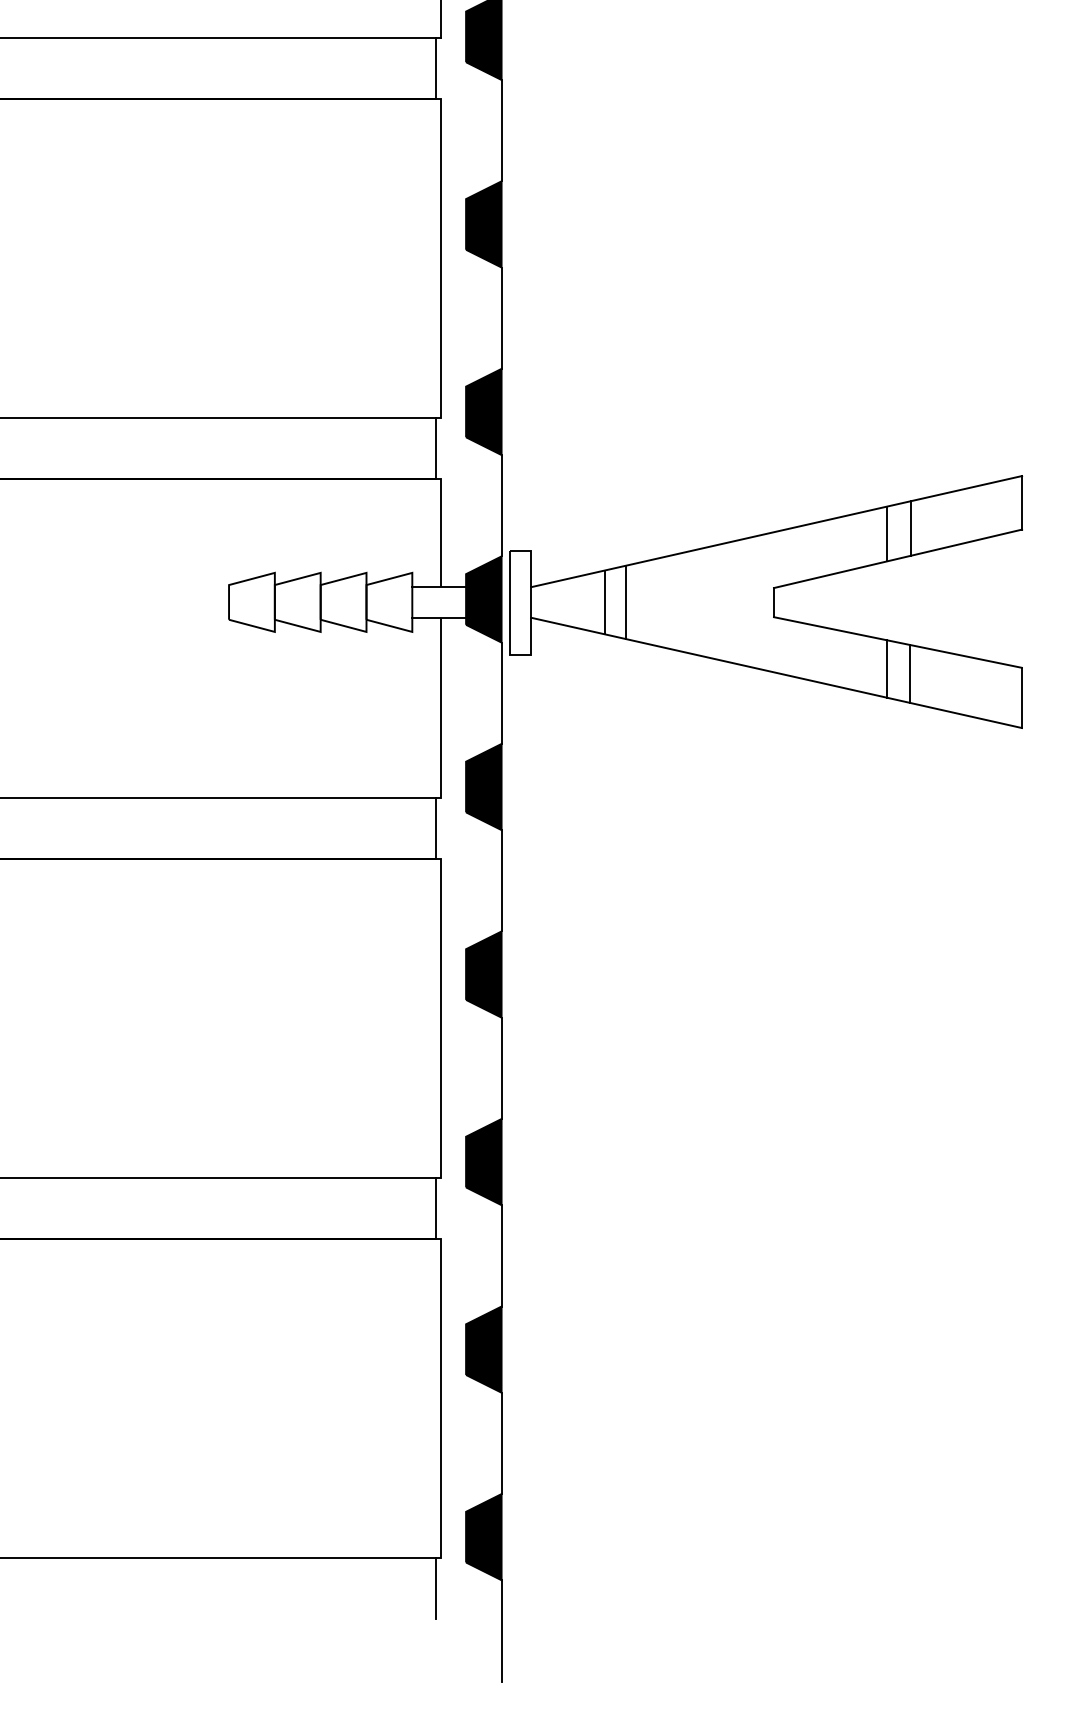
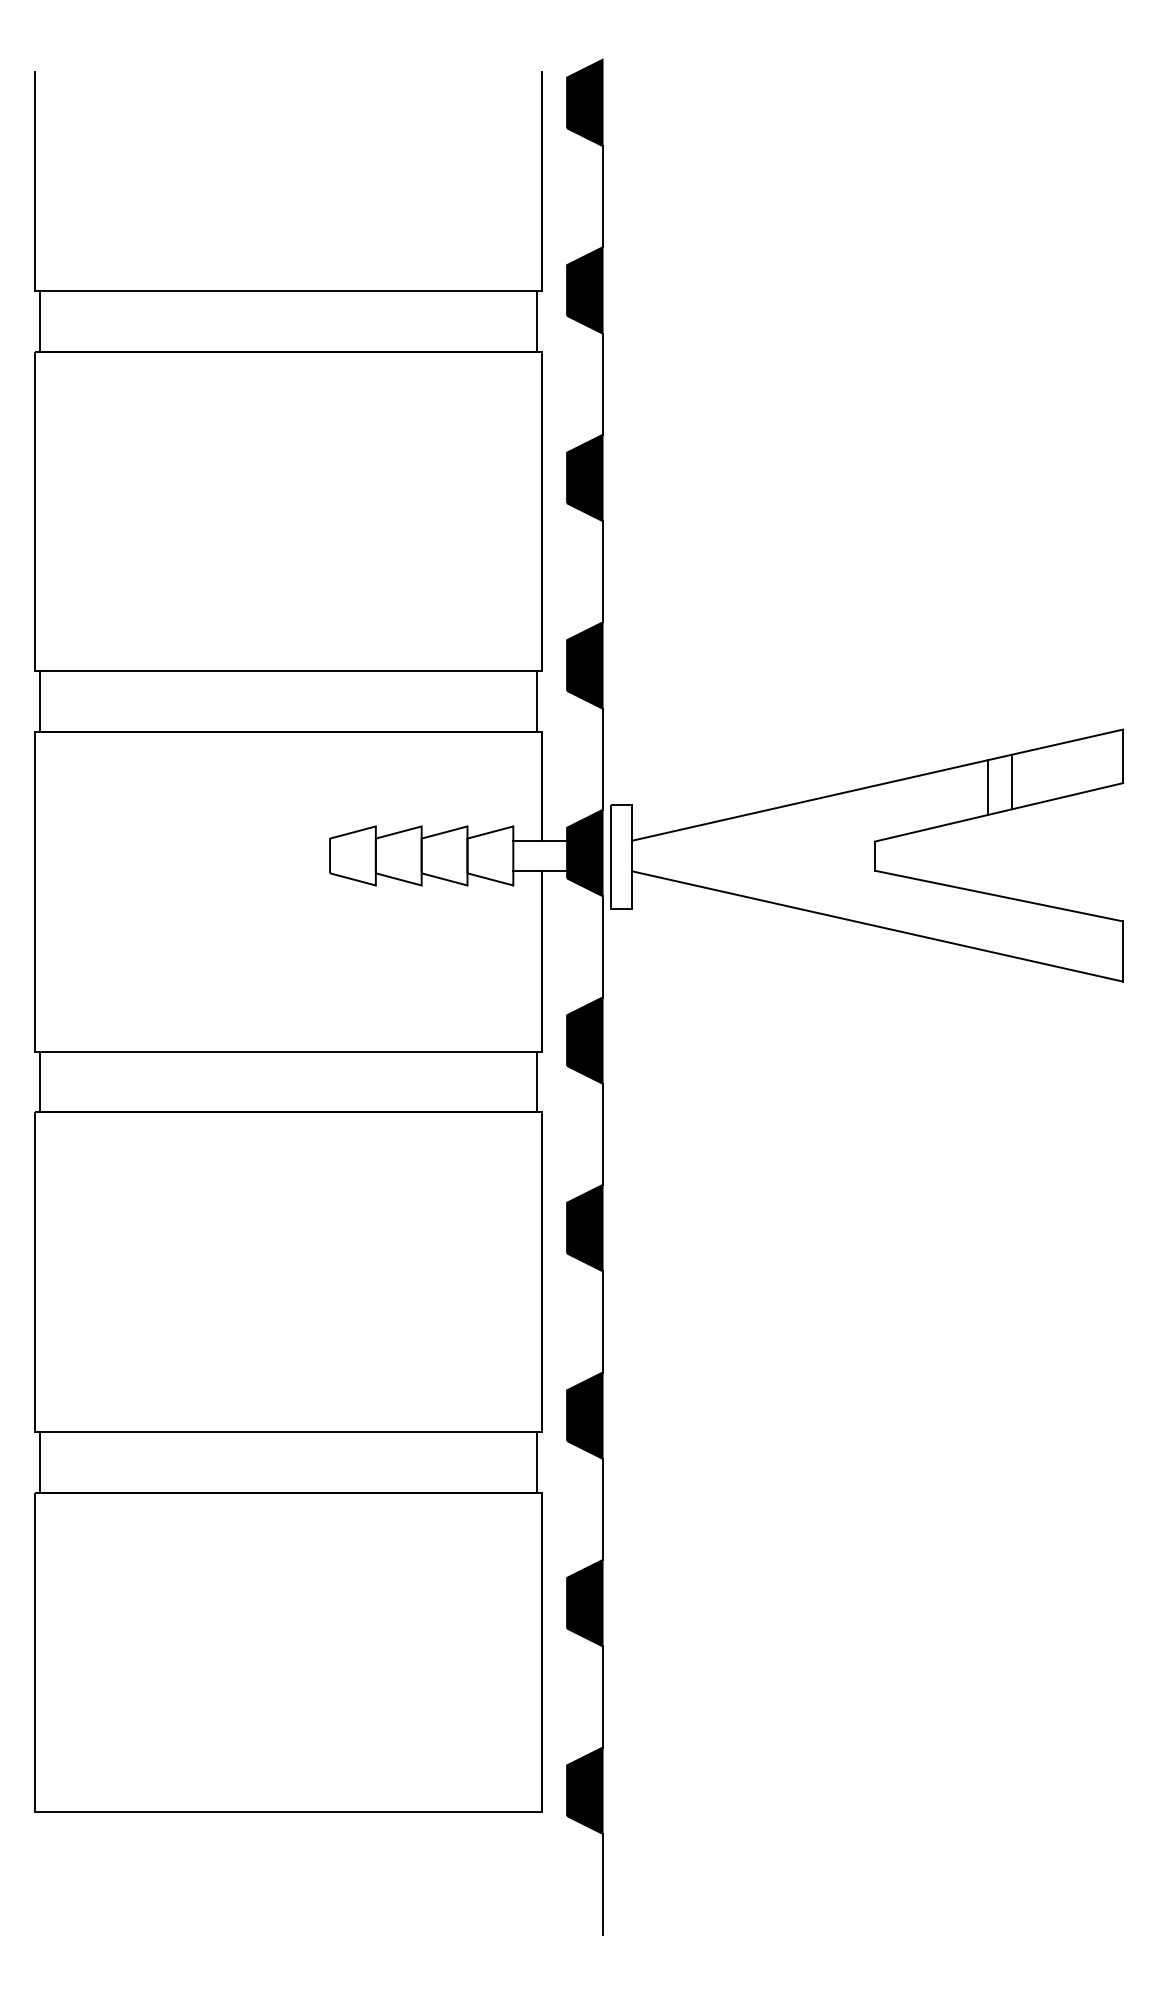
line: (605, 601) -> (706, 855), removed
line: (625, 601) -> (726, 855), removed
line: (887, 668) -> (988, 922), removed
line: (910, 673) -> (1011, 927), removed
line: (435, 1587) -> (536, 1841), removed

